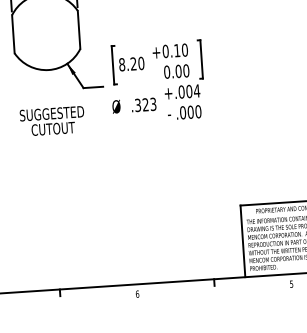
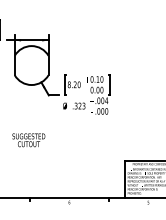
text: (51, 121) -> (28, 140), moved

